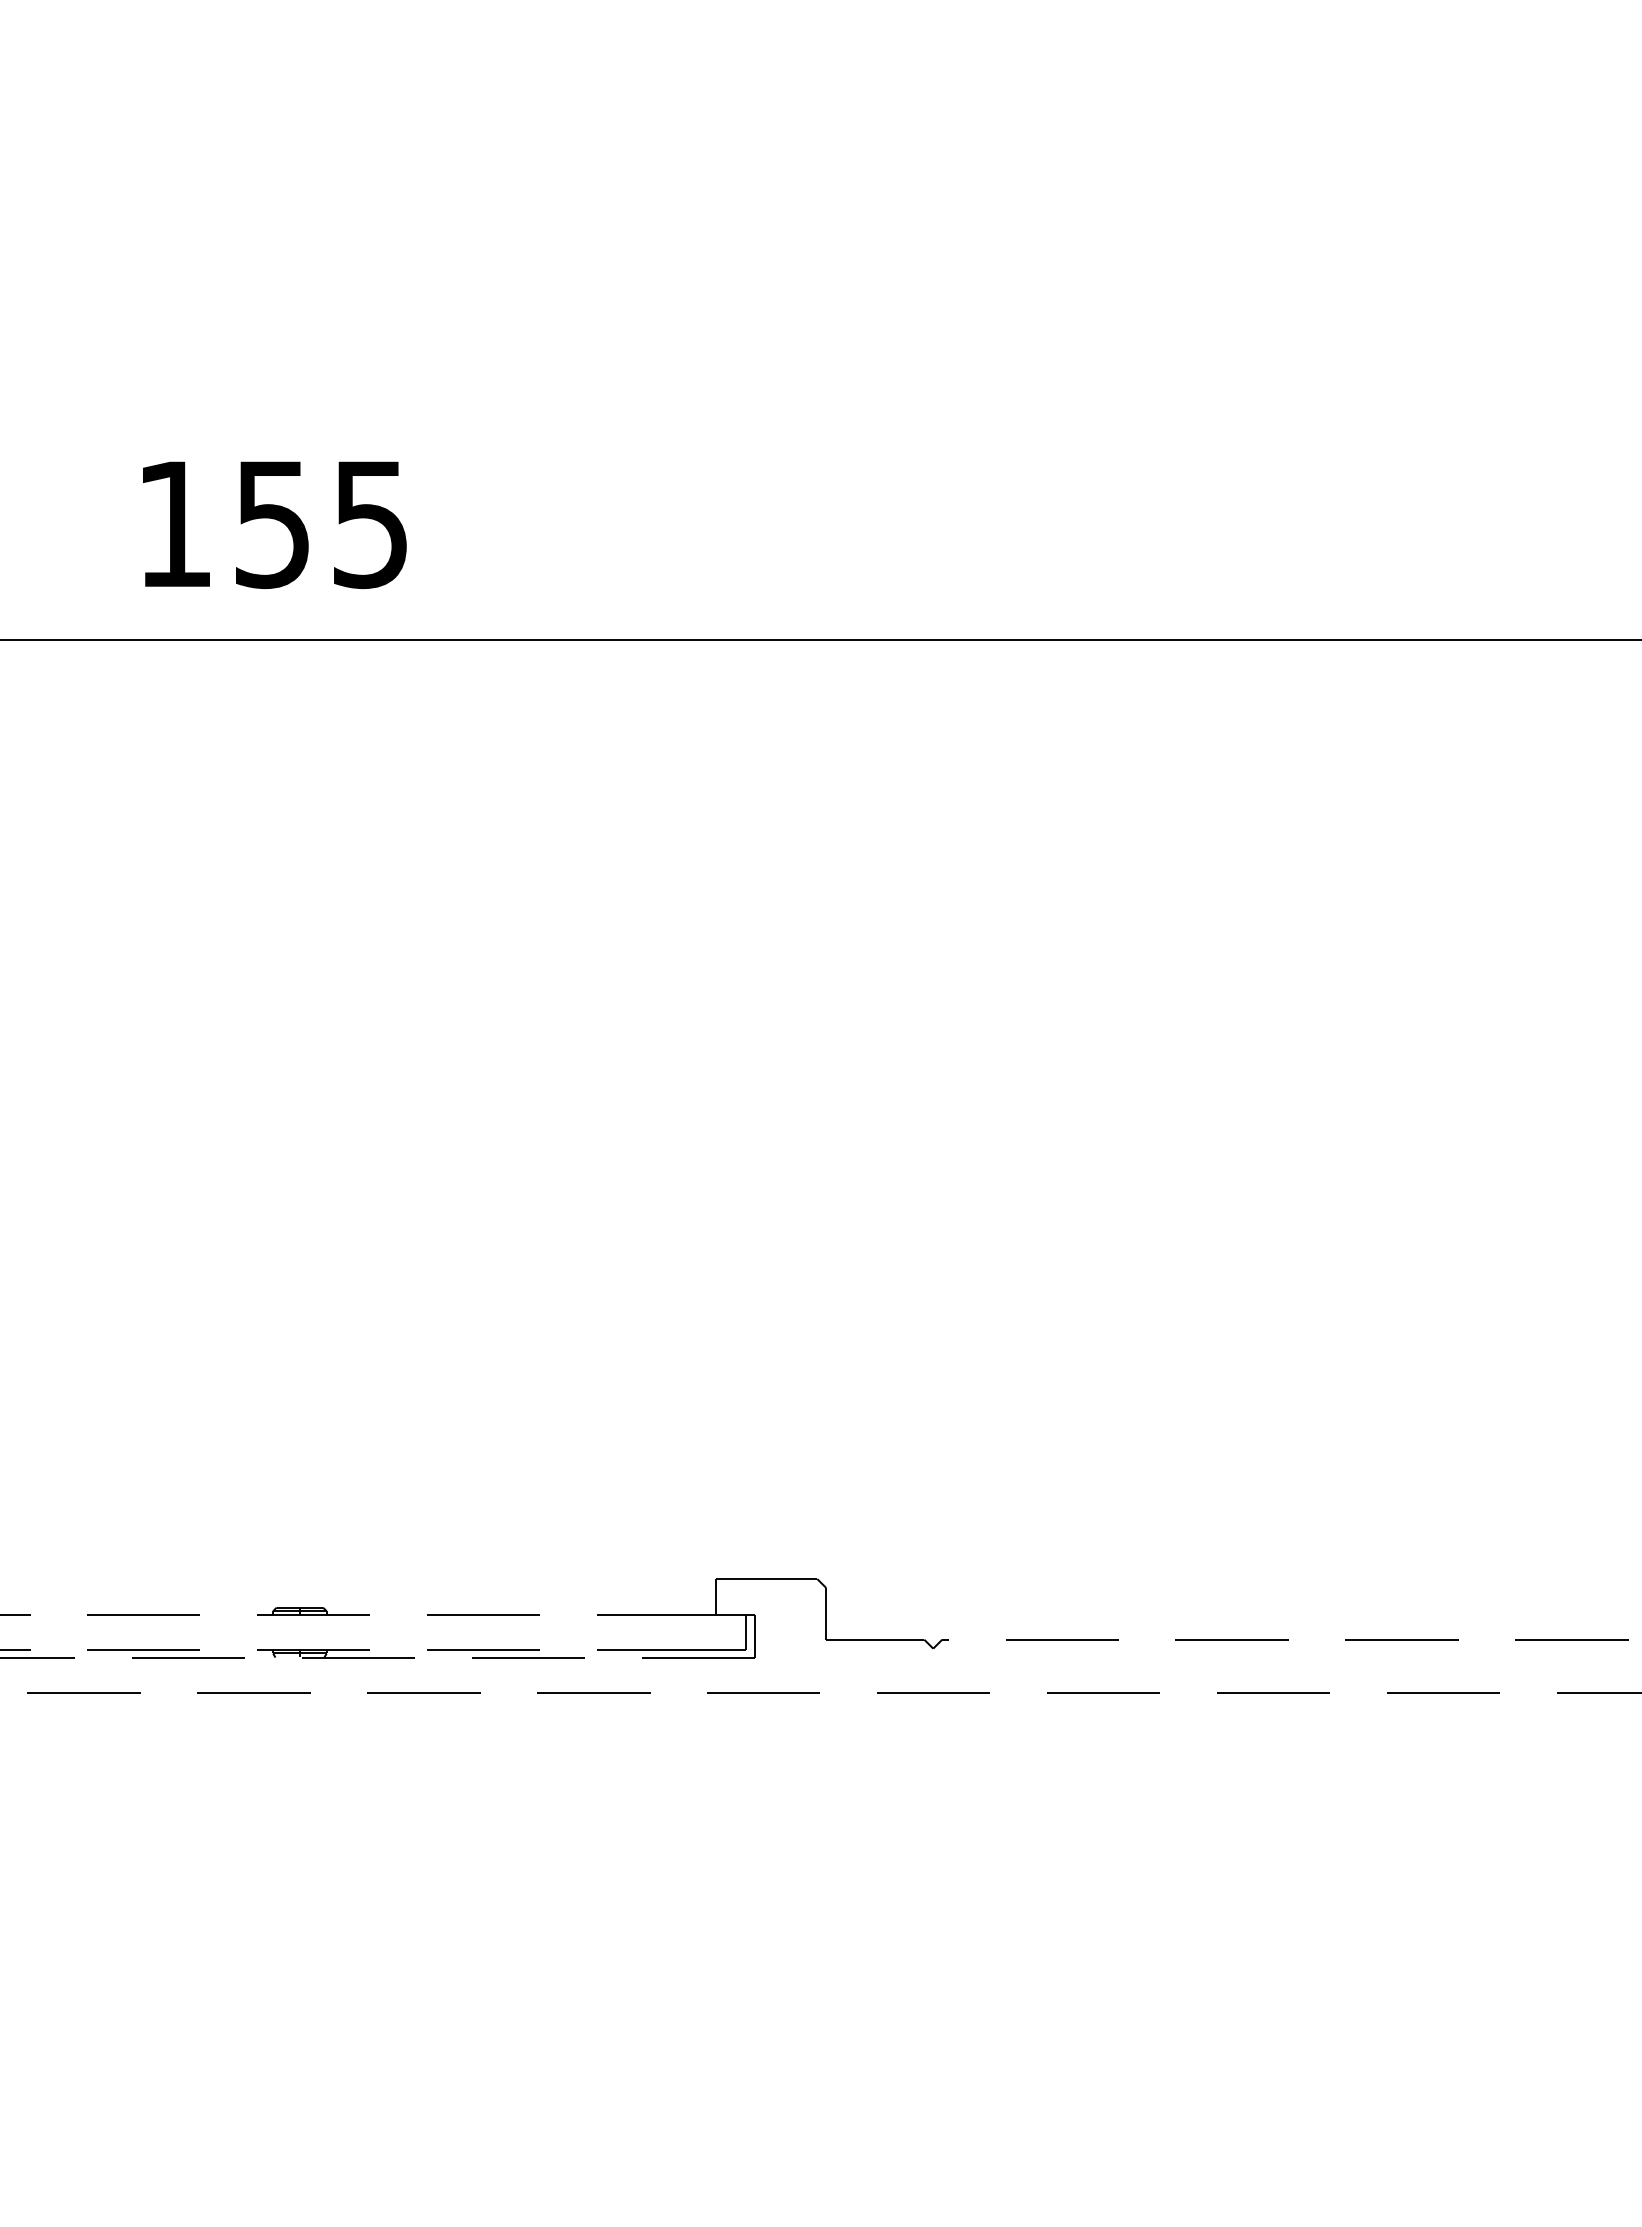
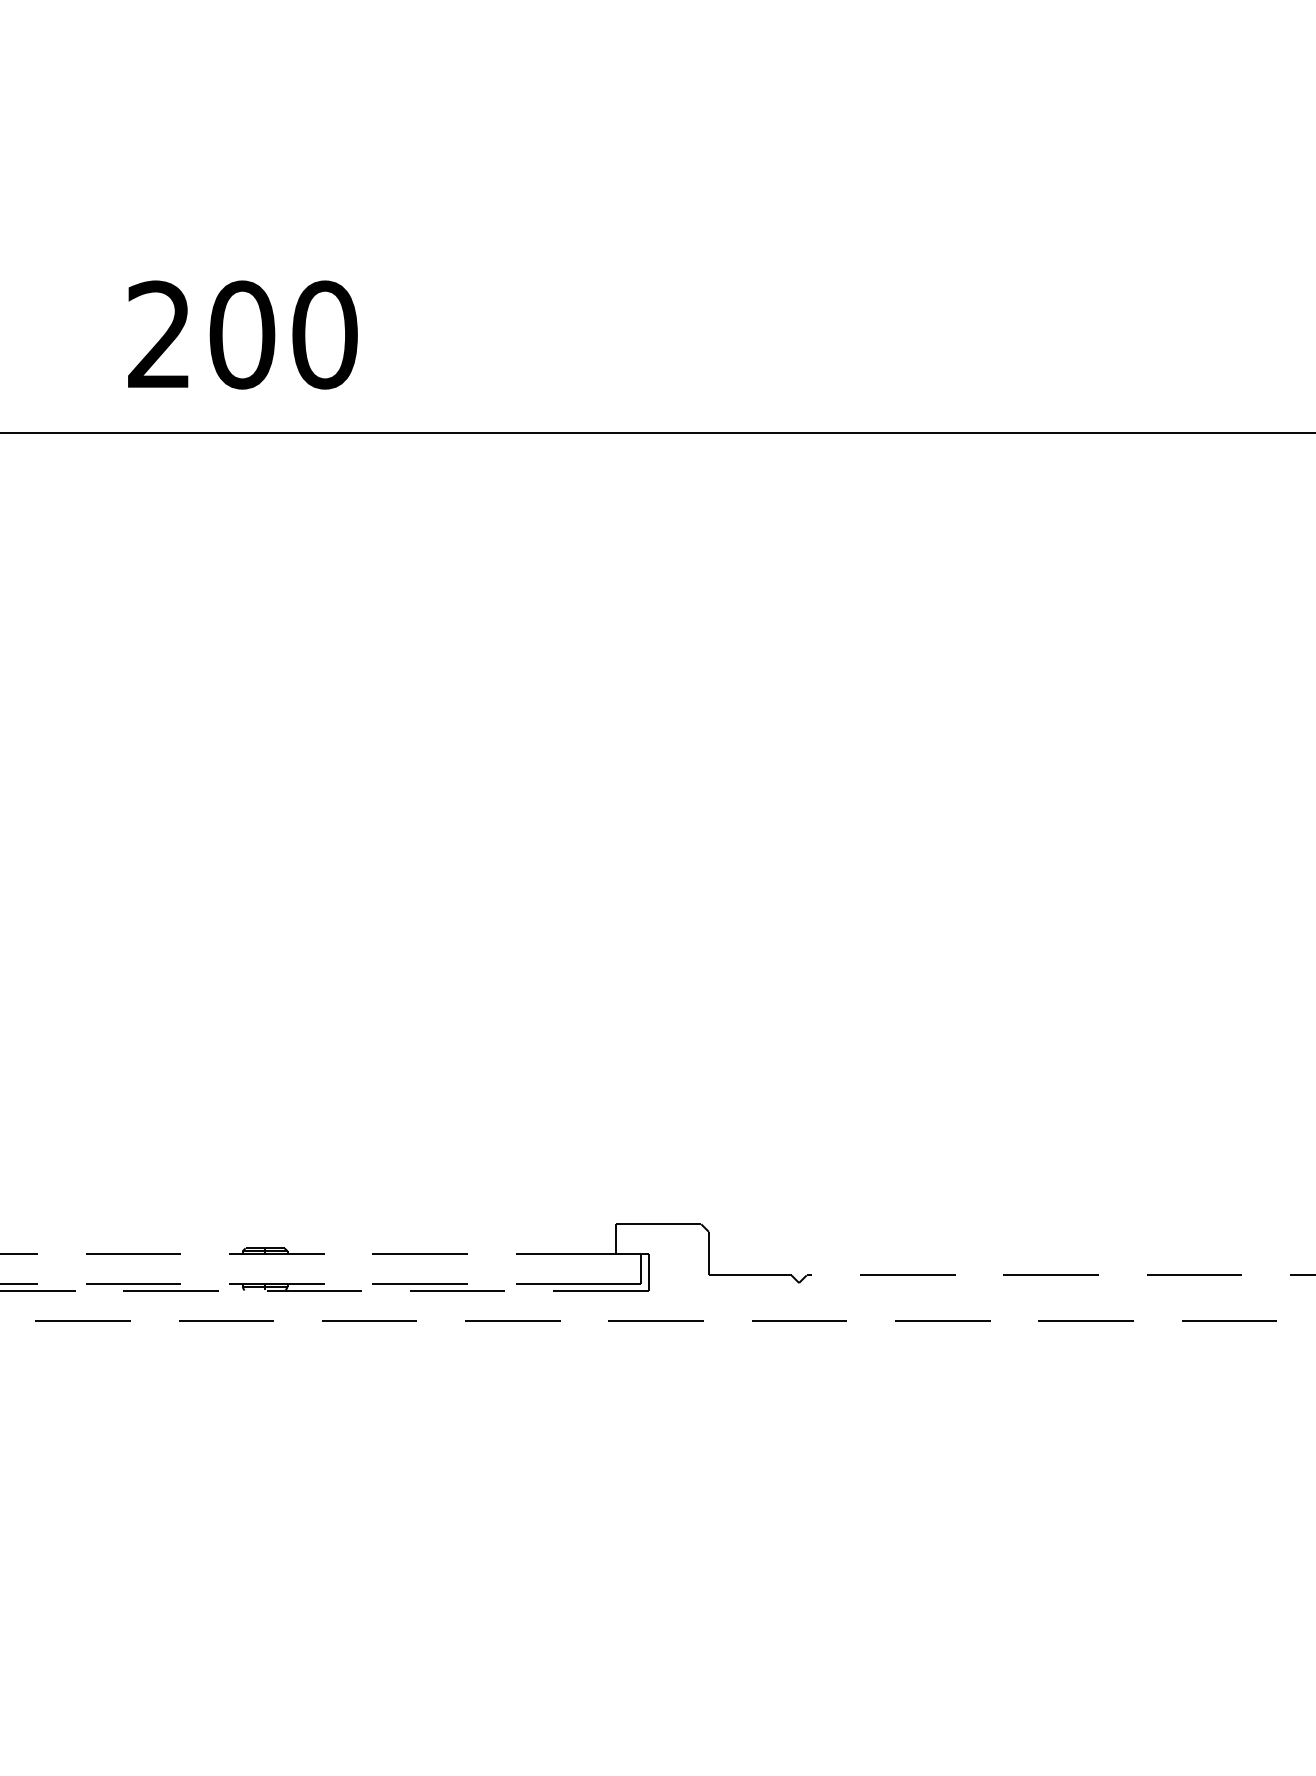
text: (273, 524) -> (242, 335), 155 -> 200

